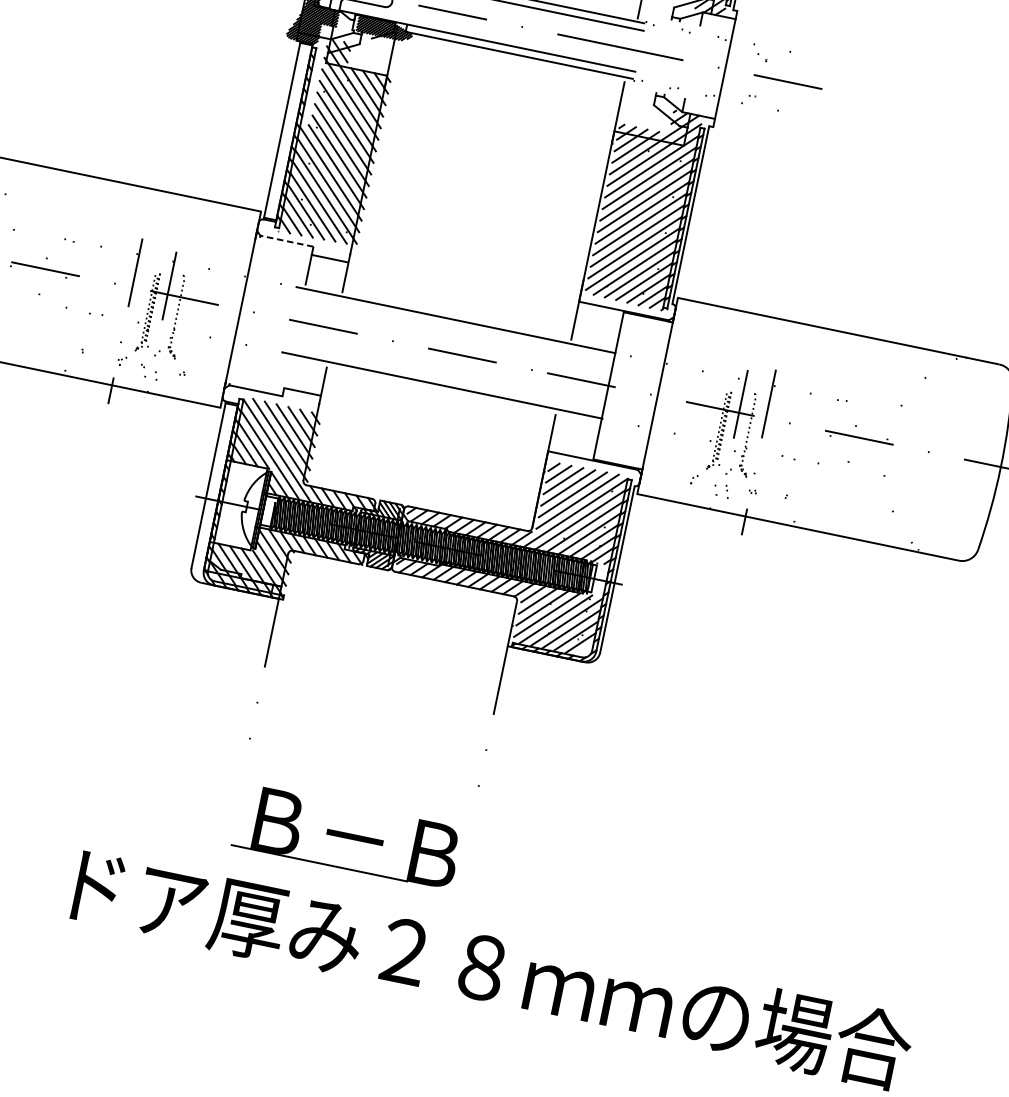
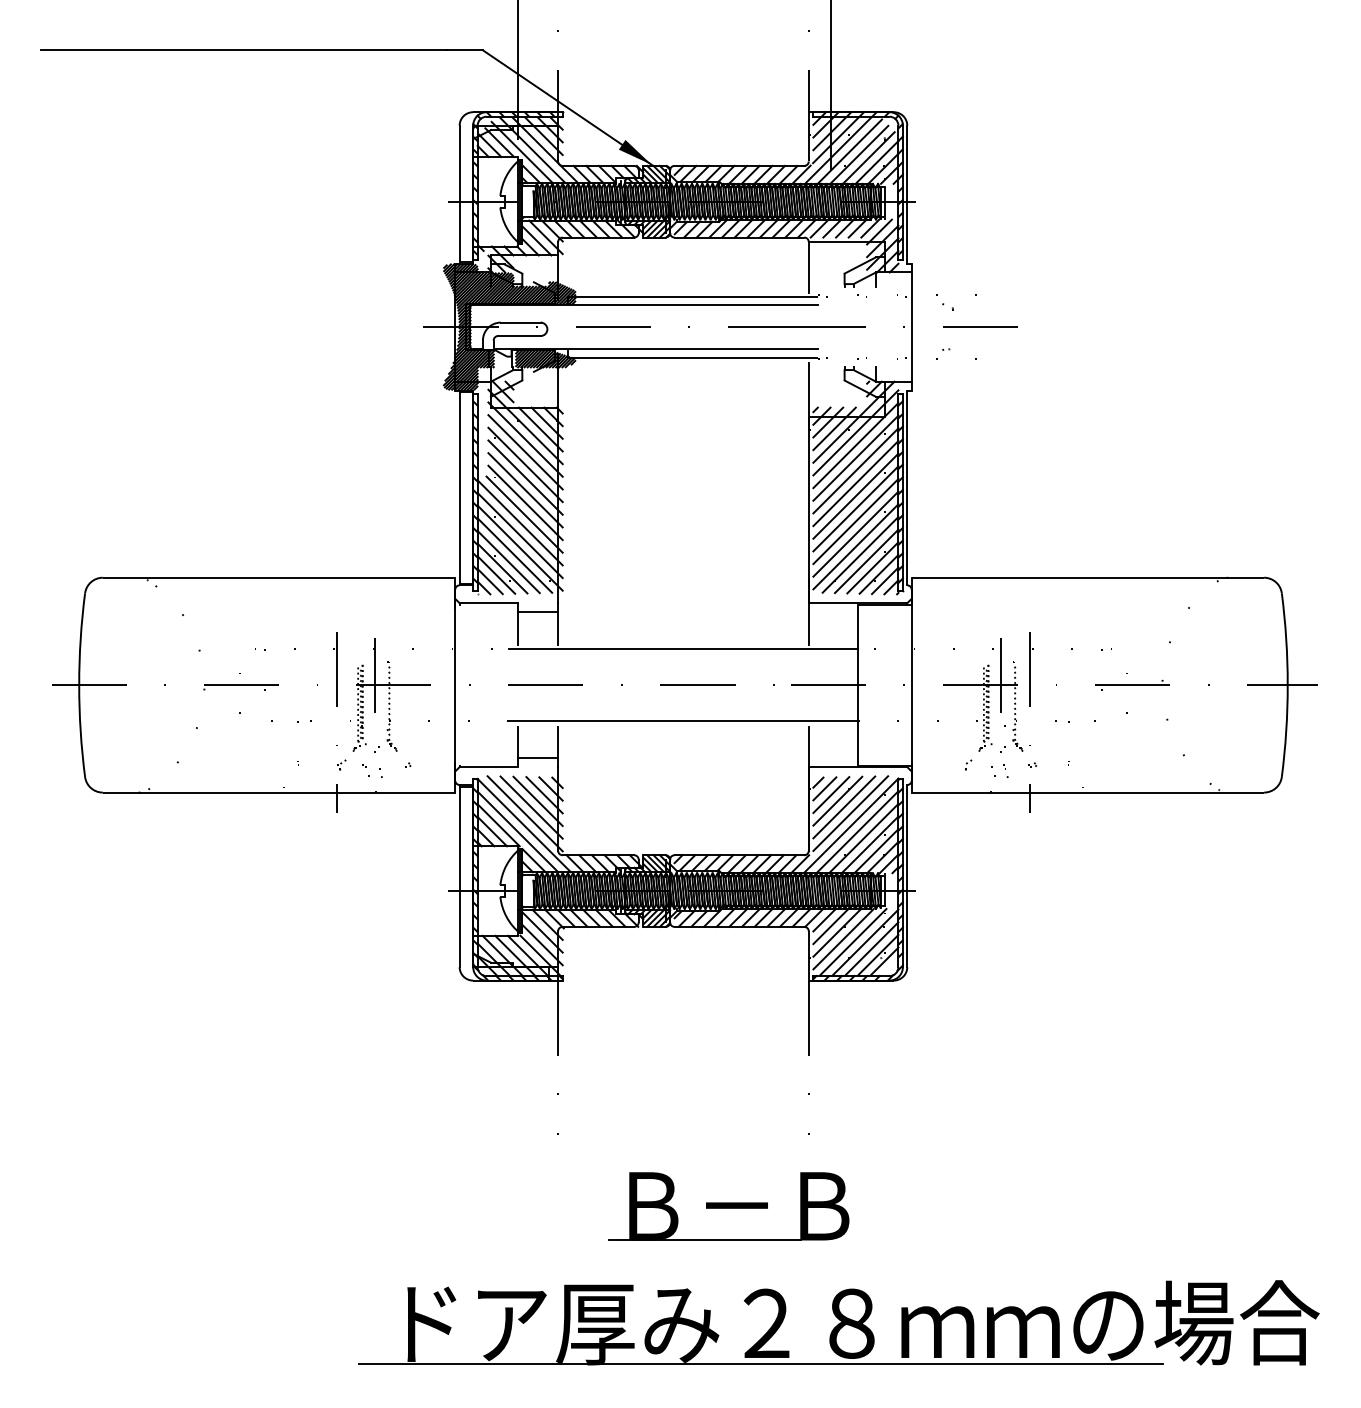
line: (286, 241) -> (488, 603), dashed -> solid
line: (286, 373) -> (517, 742), added
part: (347, 836) -> (728, 1206), moved
line: (391, 987) -> (761, 1364), added

